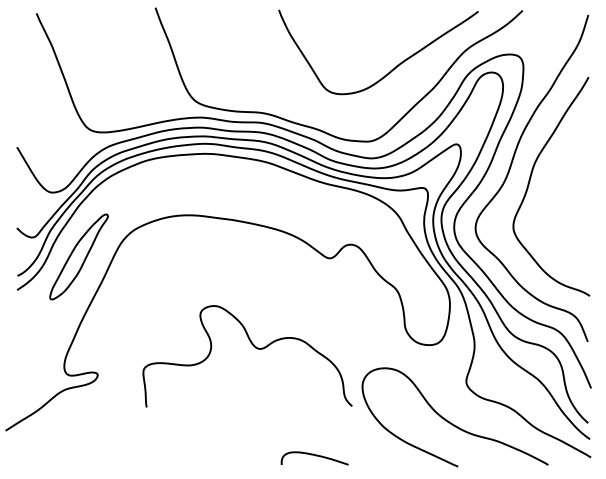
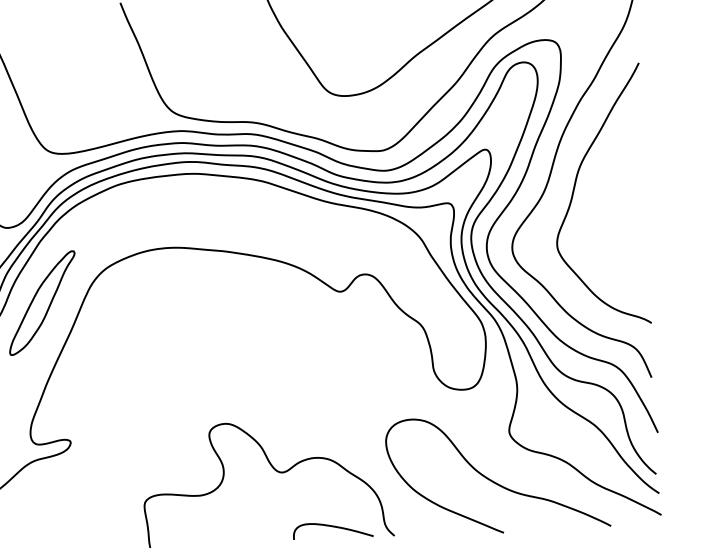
curve: (255, 348) -> (276, 472), moved

